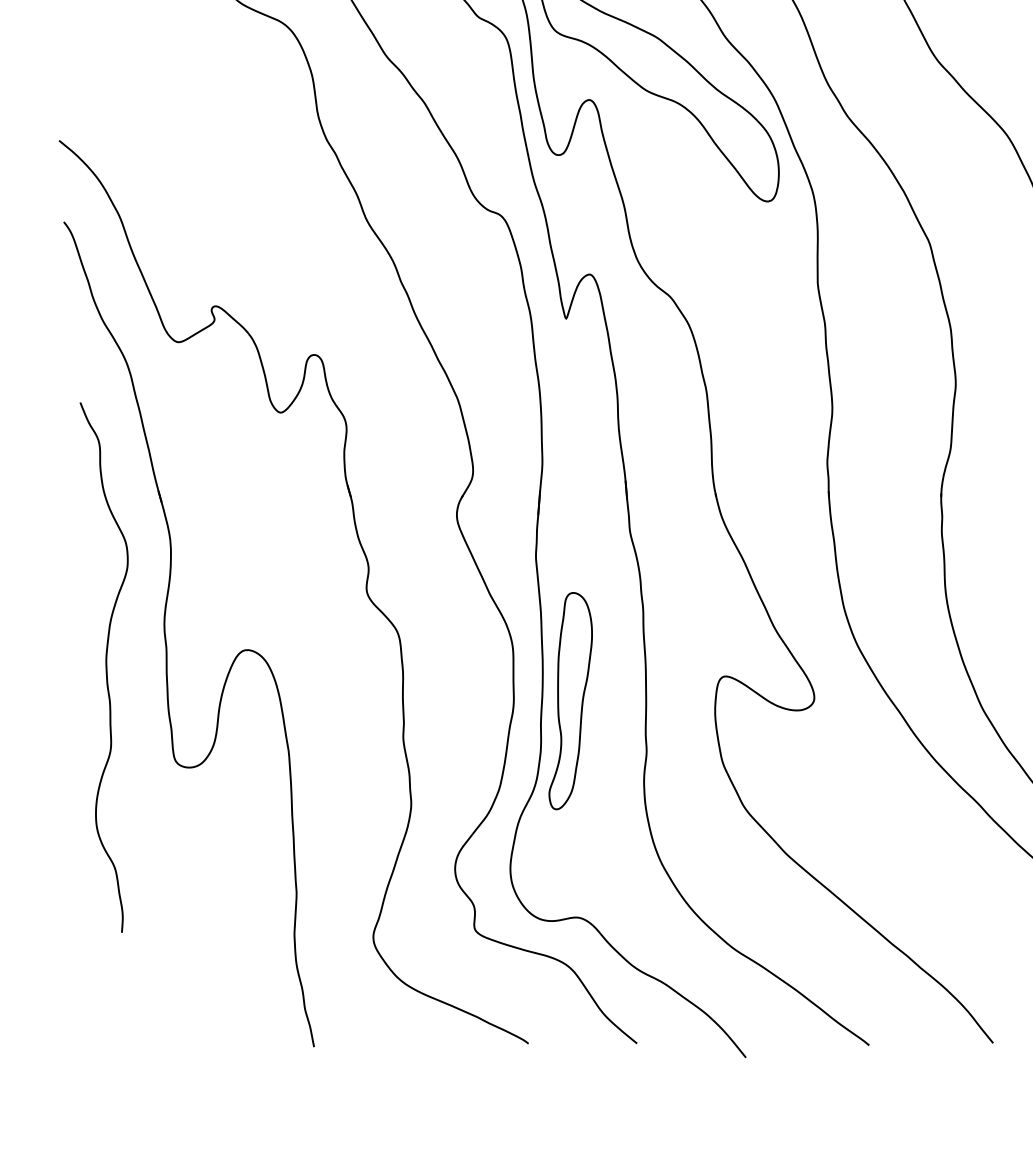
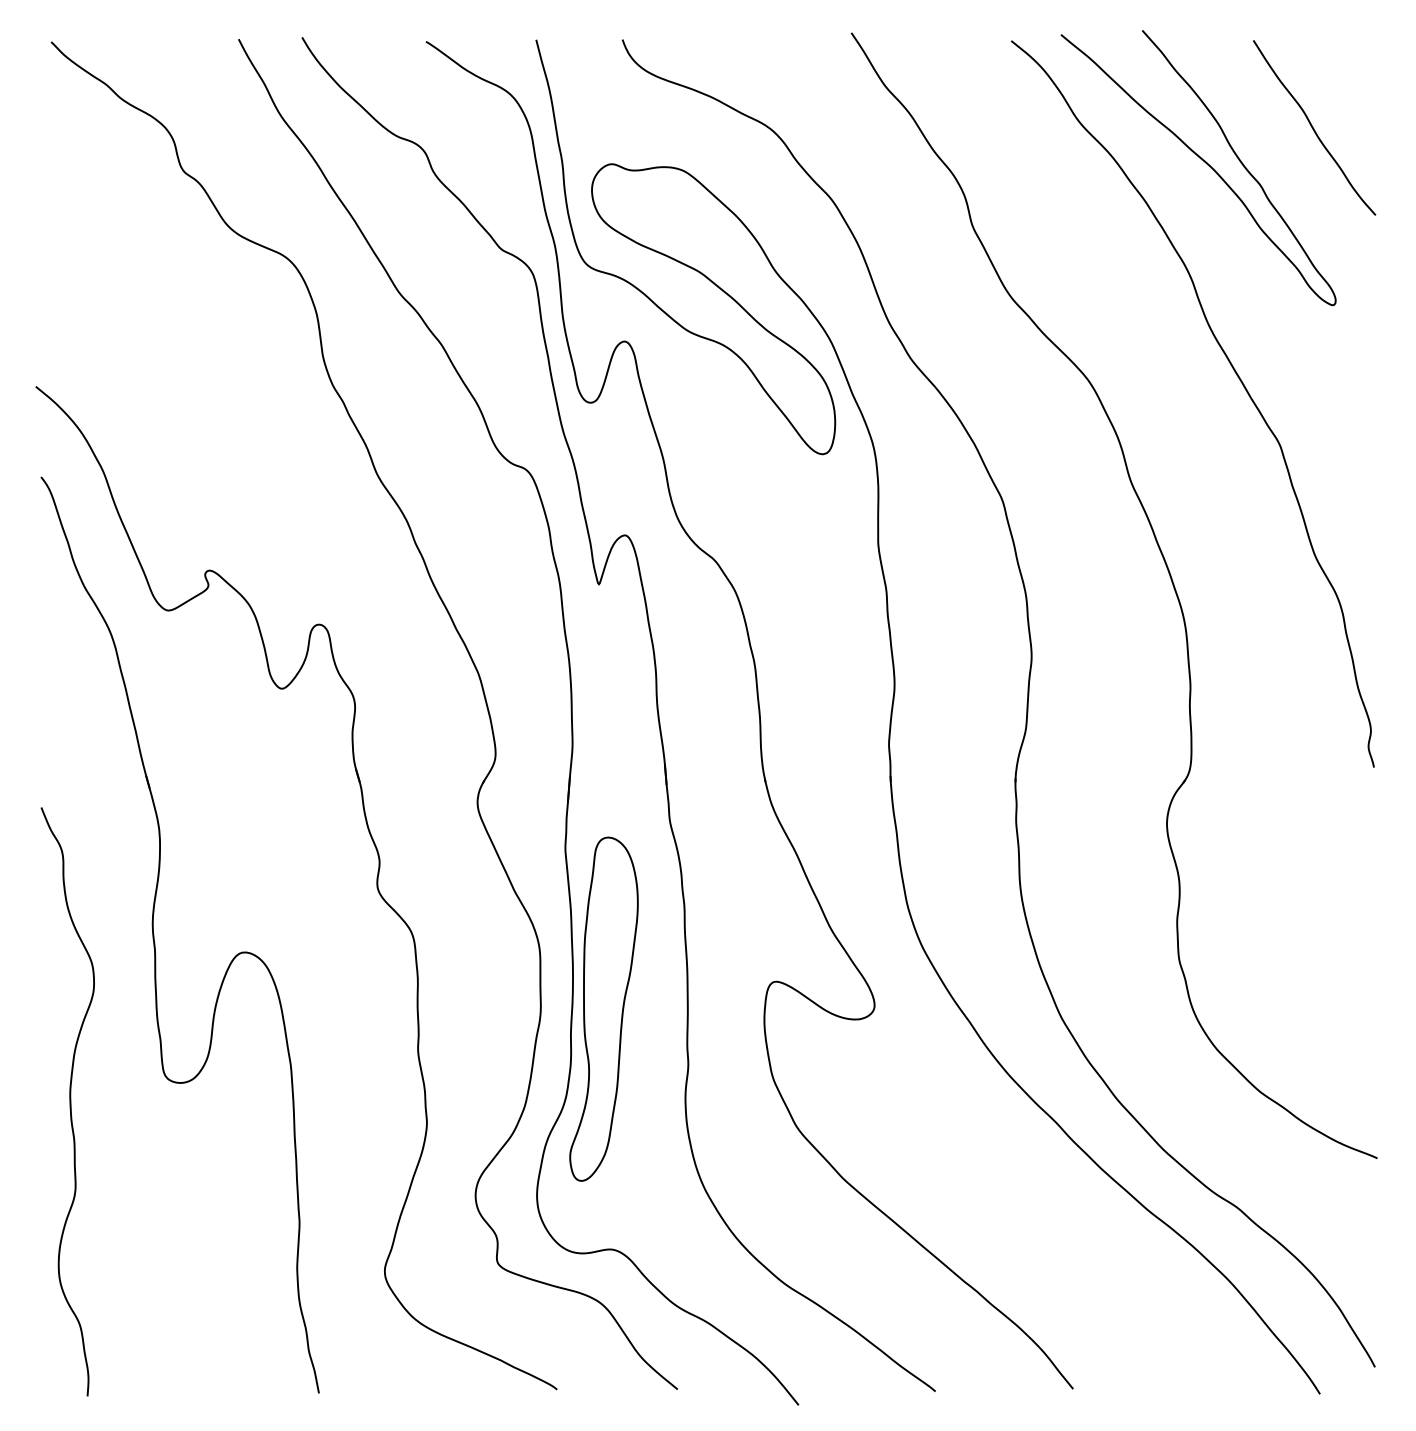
curve: (105, 667) -> (69, 1101), moved
part: (570, 700) -> (603, 1008), size x1.43

